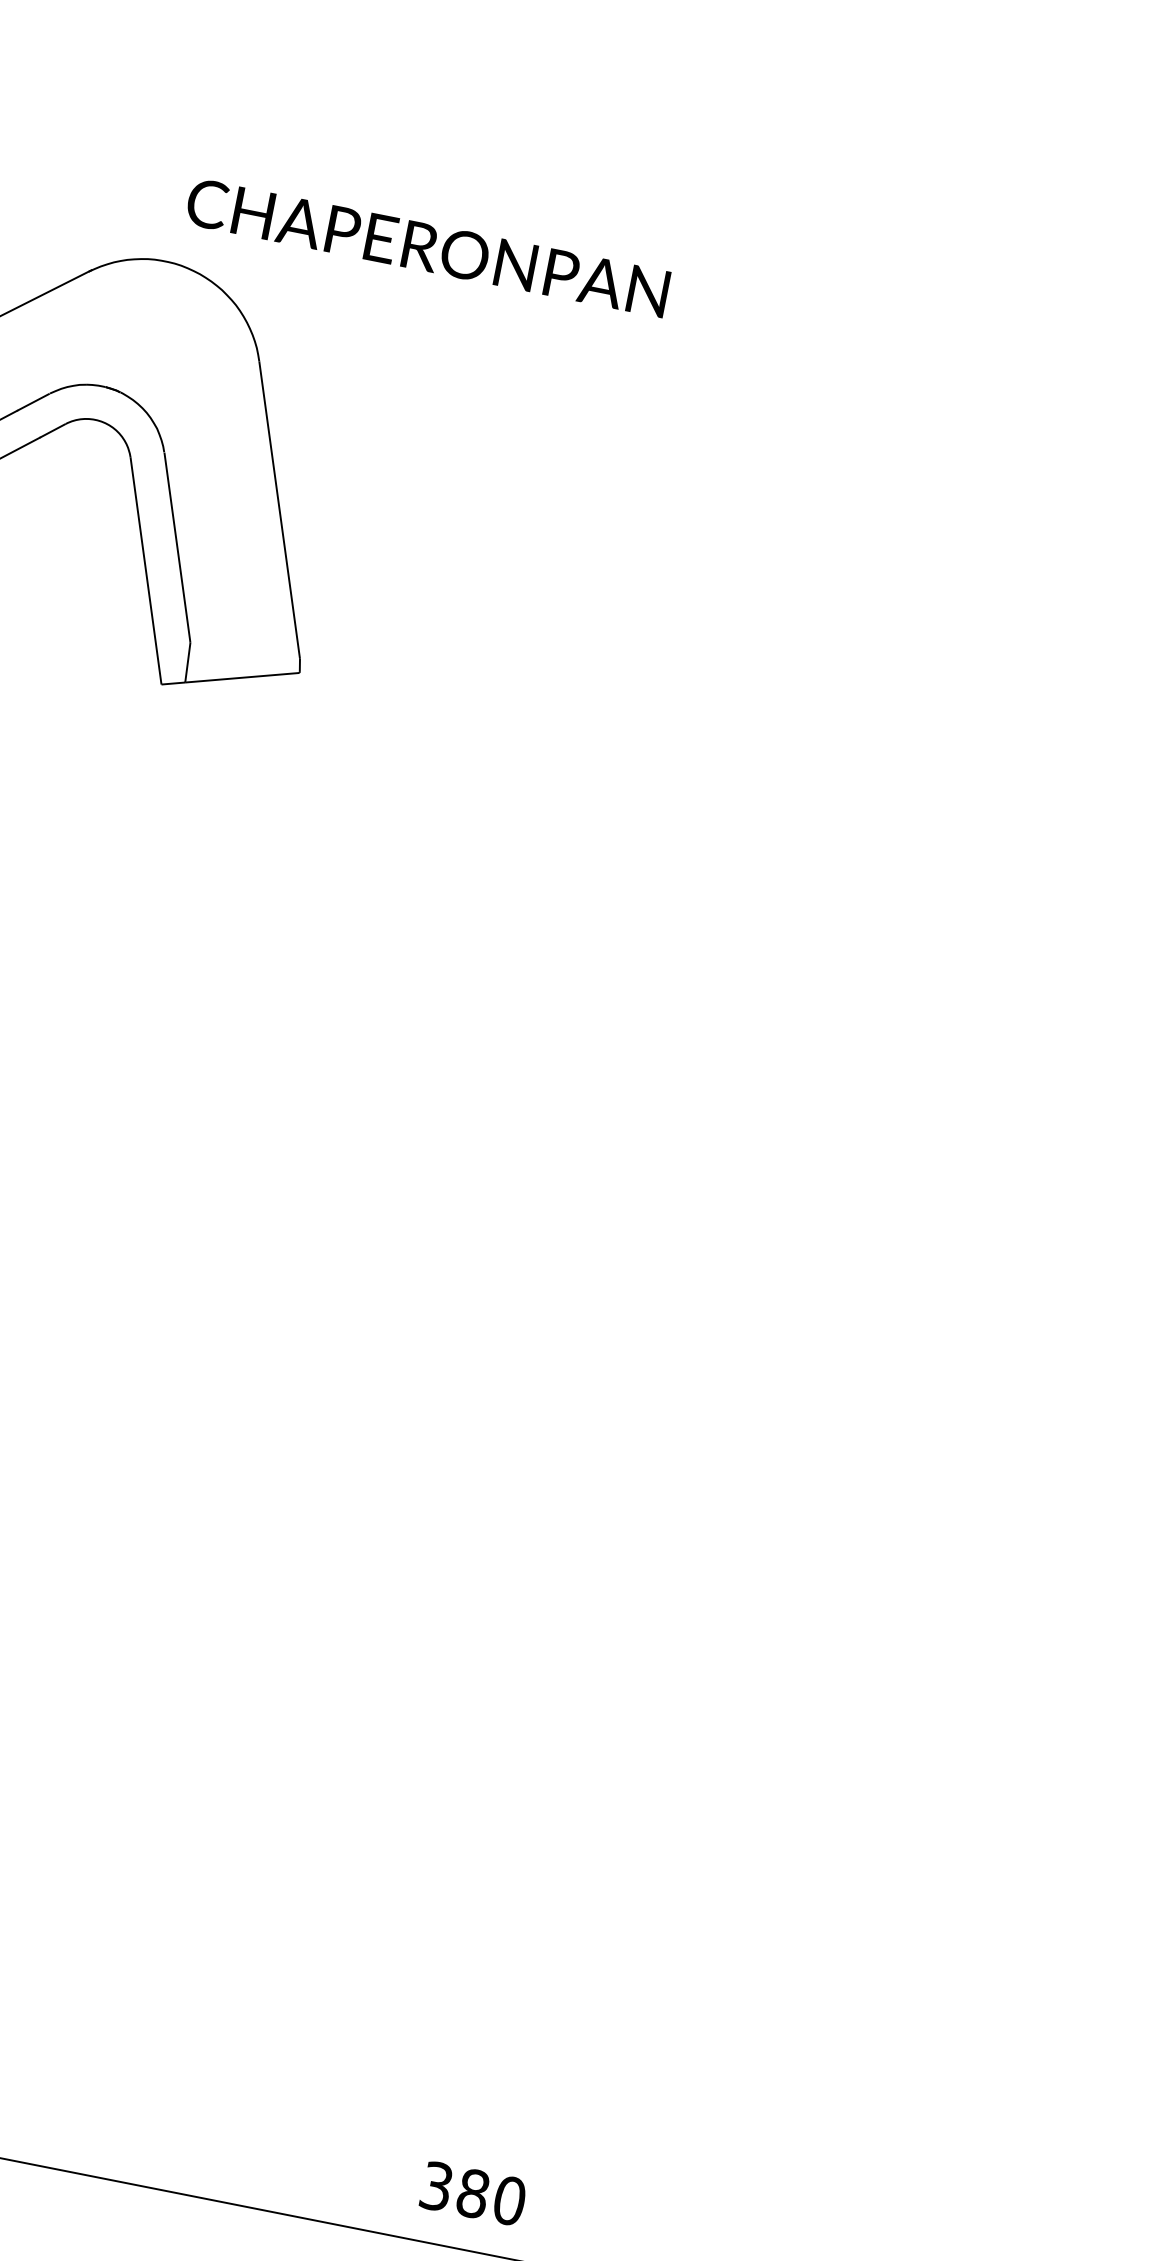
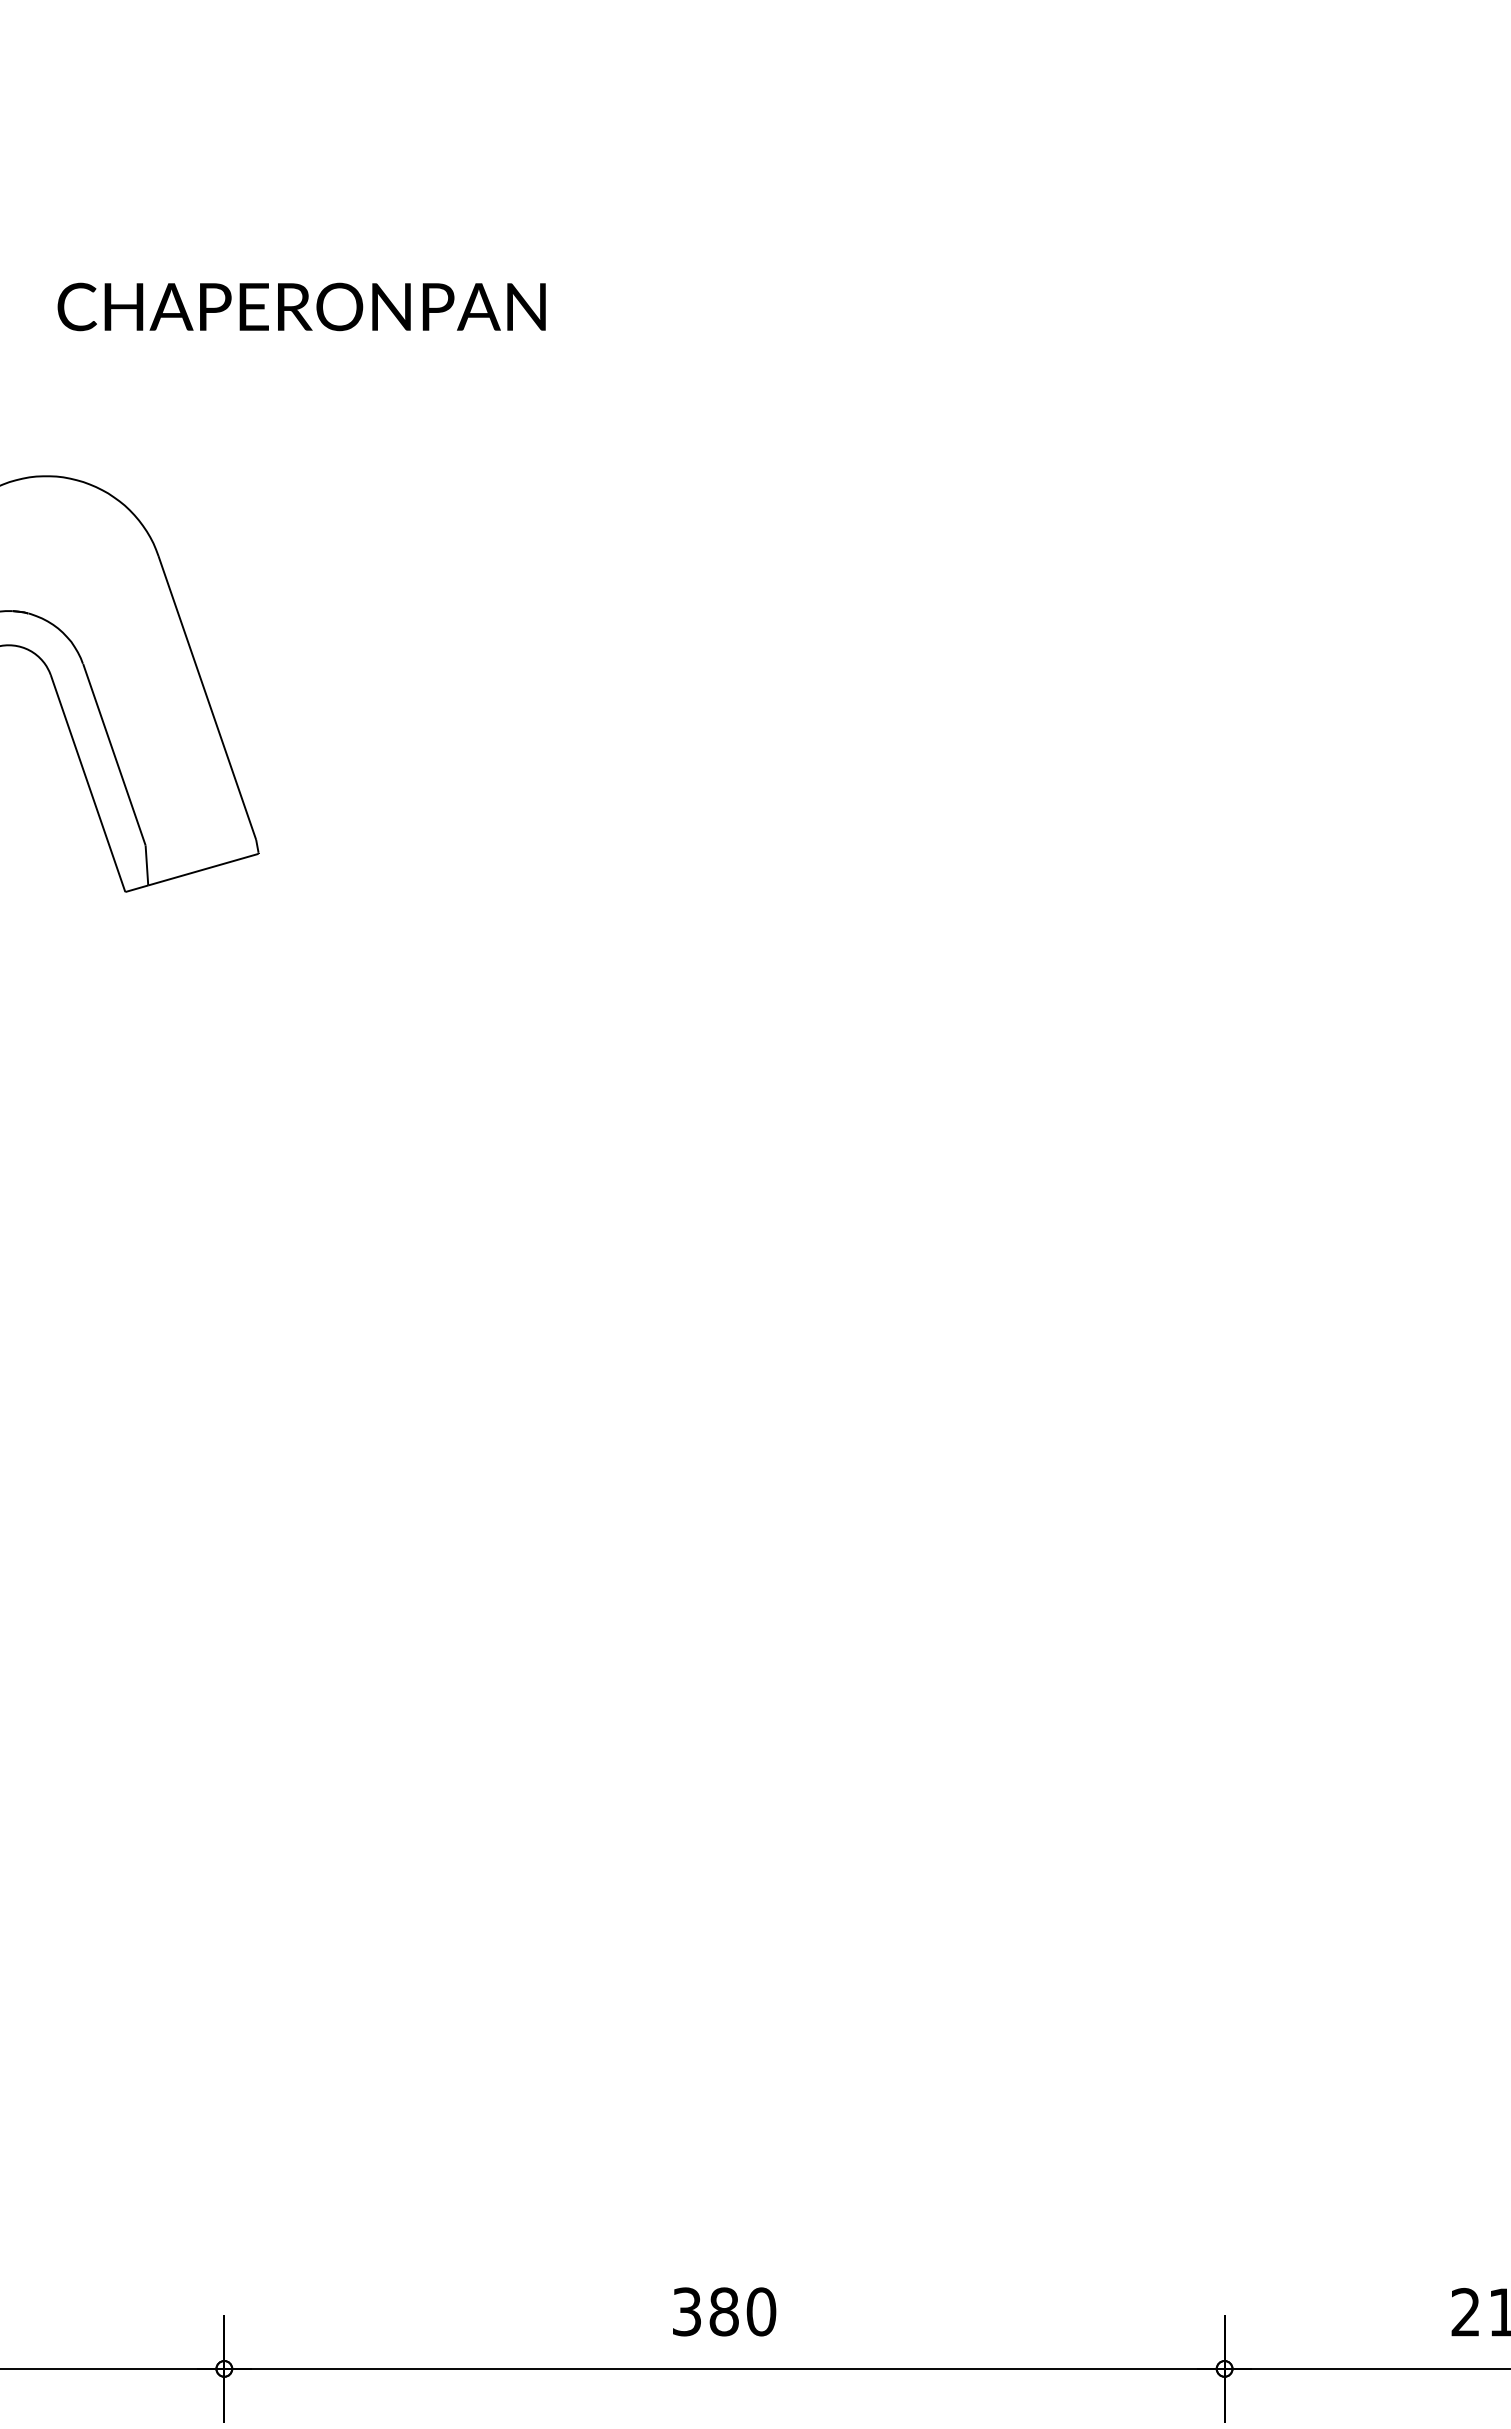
text: (427, 247) -> (301, 306), moved

